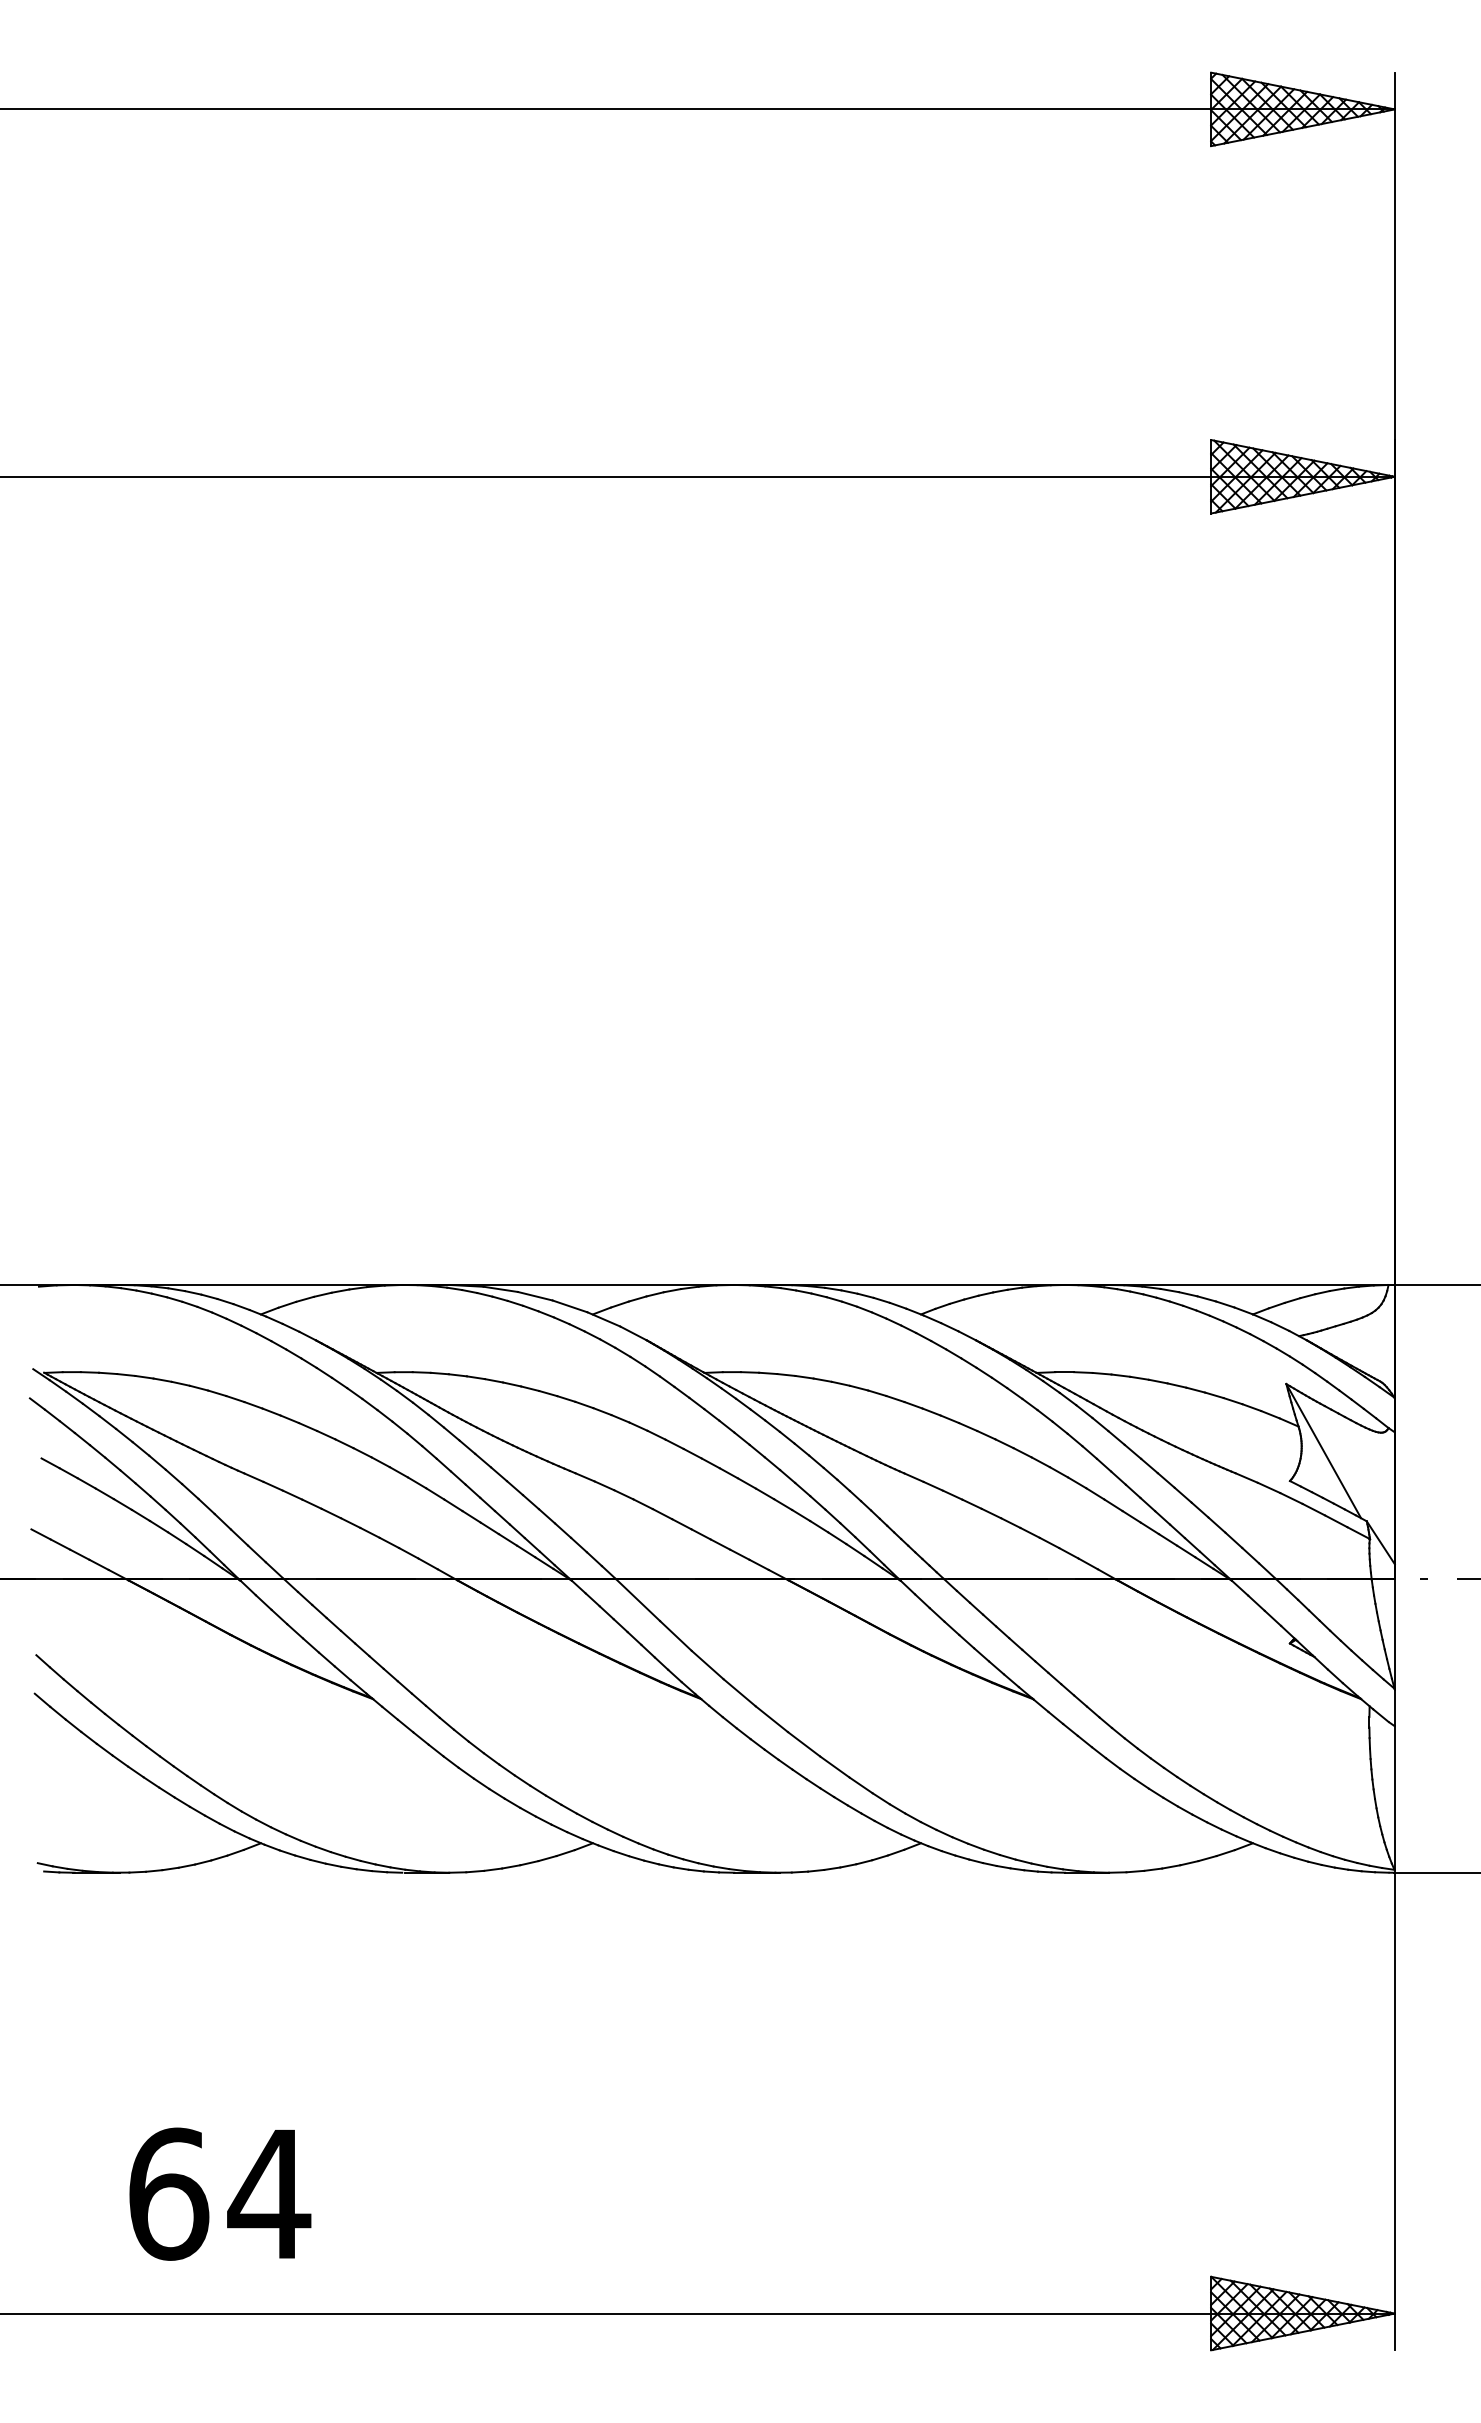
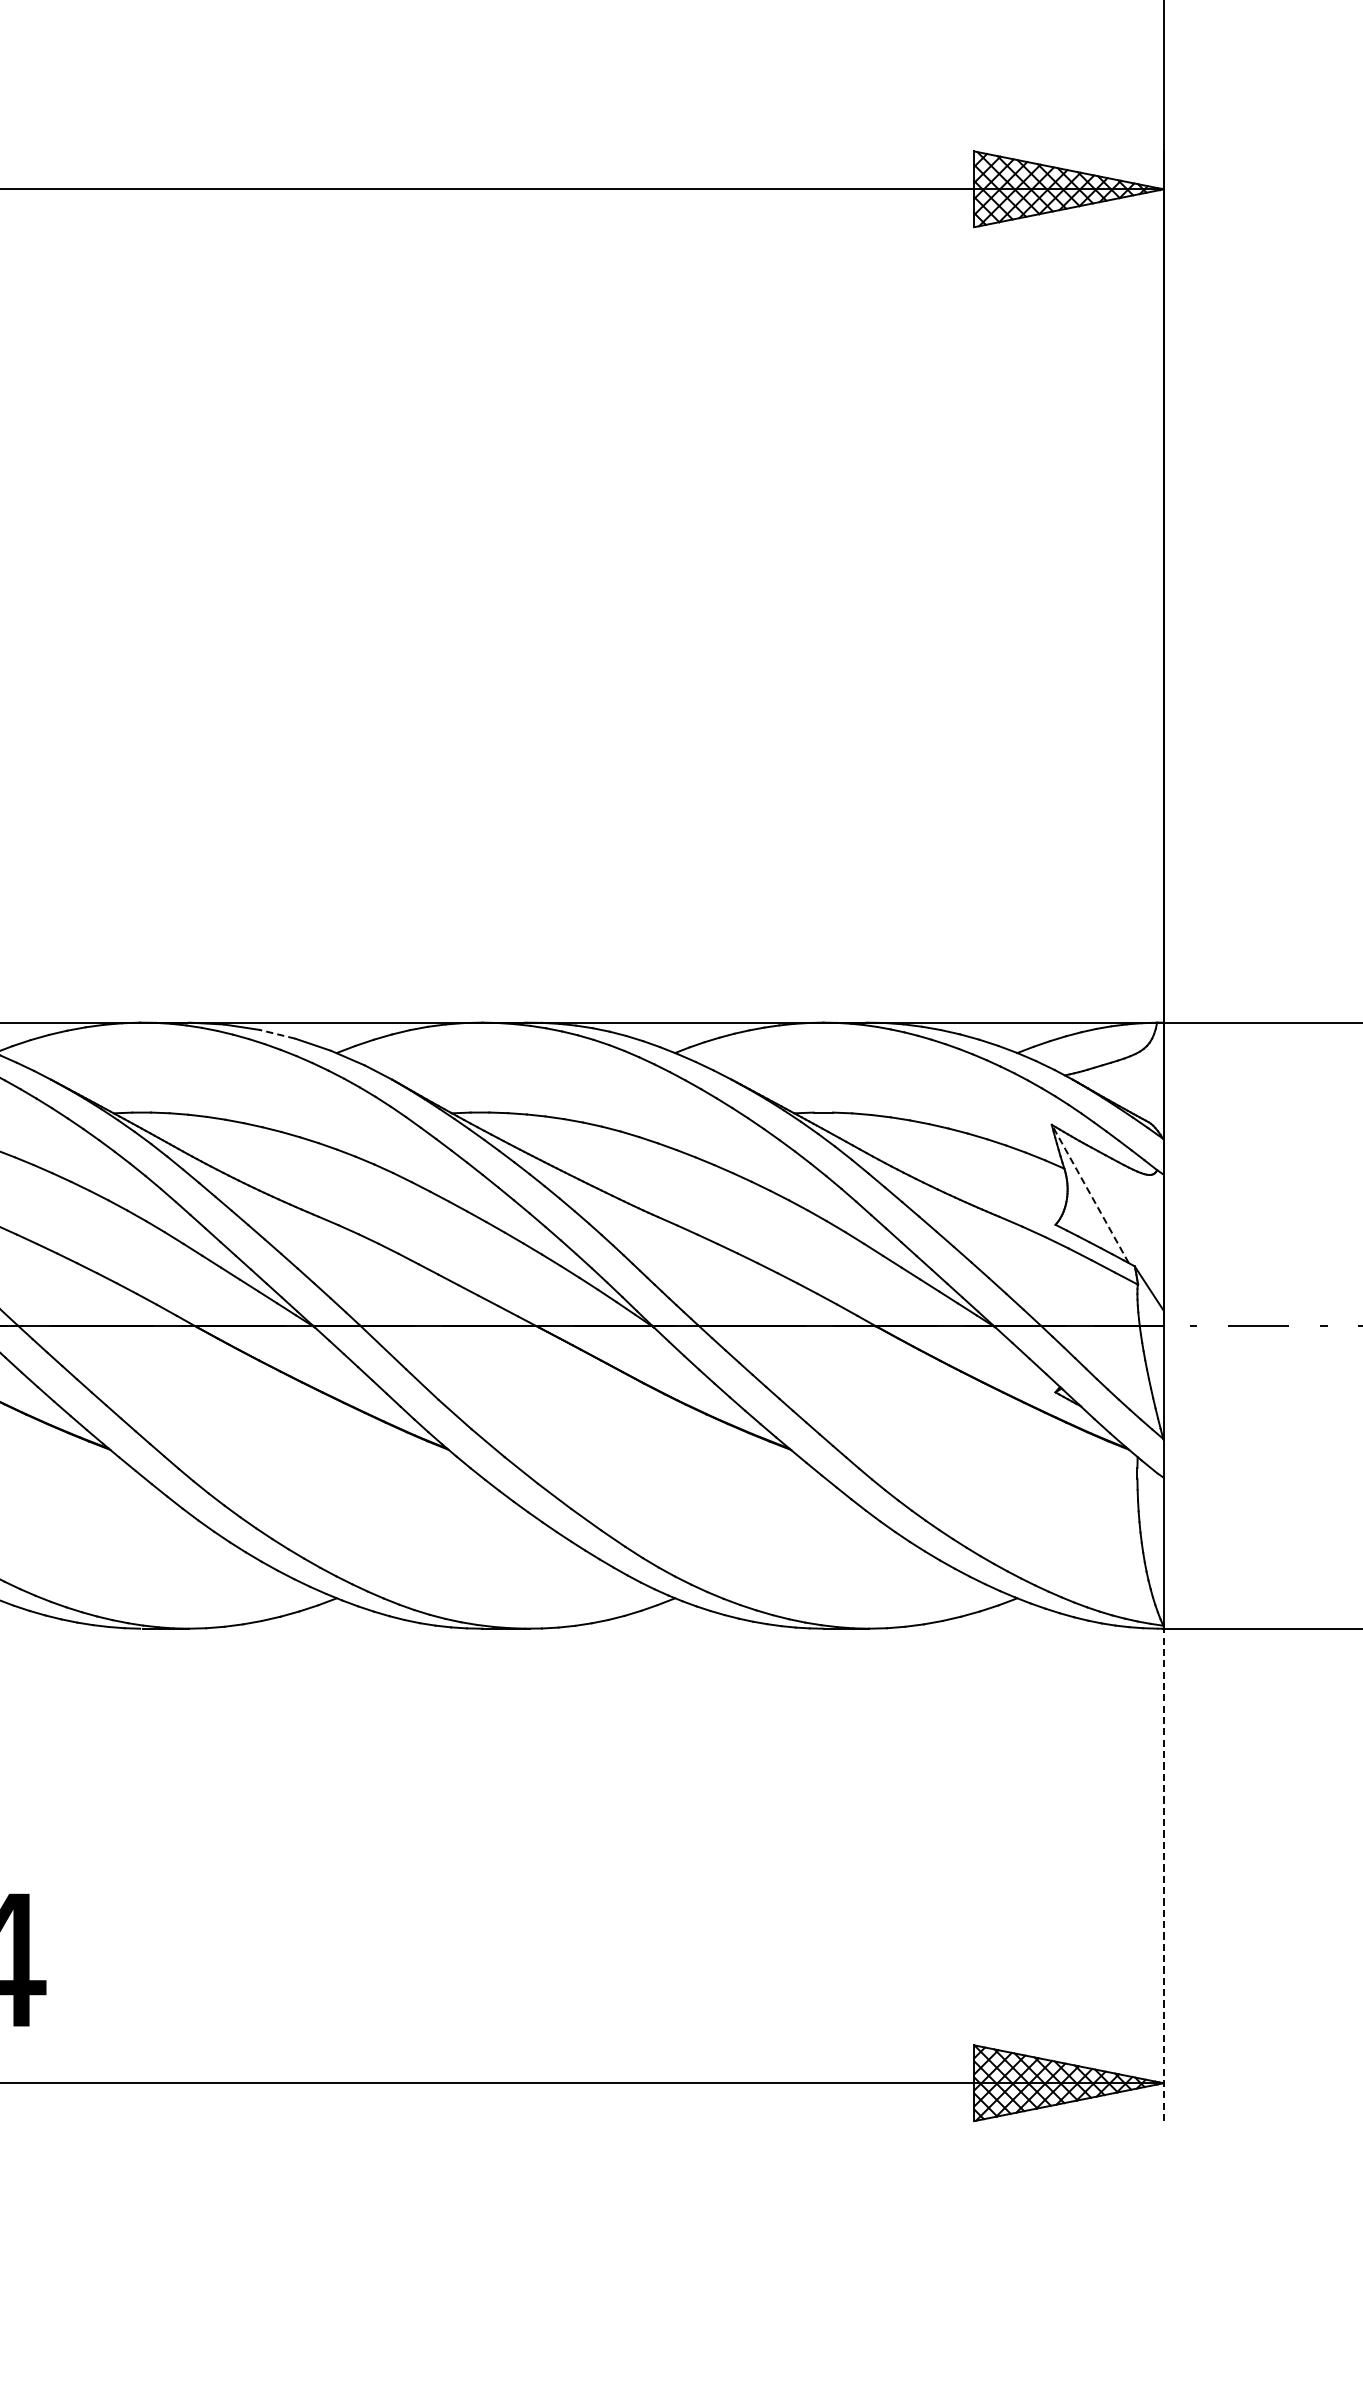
line: (535, 1296) -> (277, 1034), solid -> dashed
line: (1323, 1451) -> (1090, 1194), solid -> dashed
line: (1394, 2111) -> (1163, 1874), solid -> dashed

